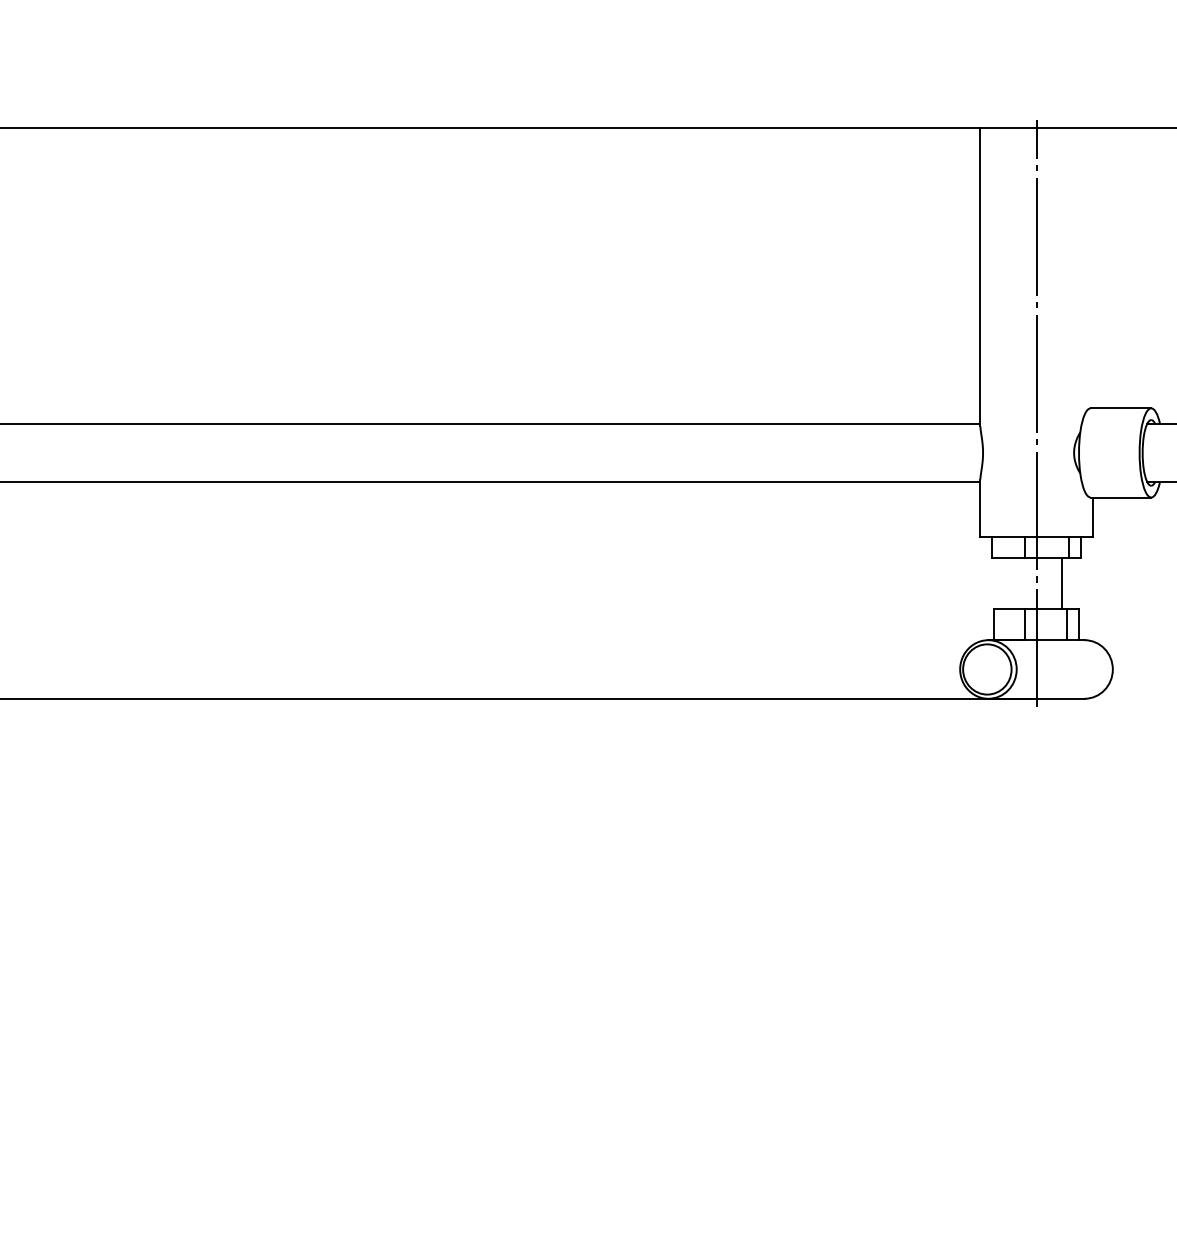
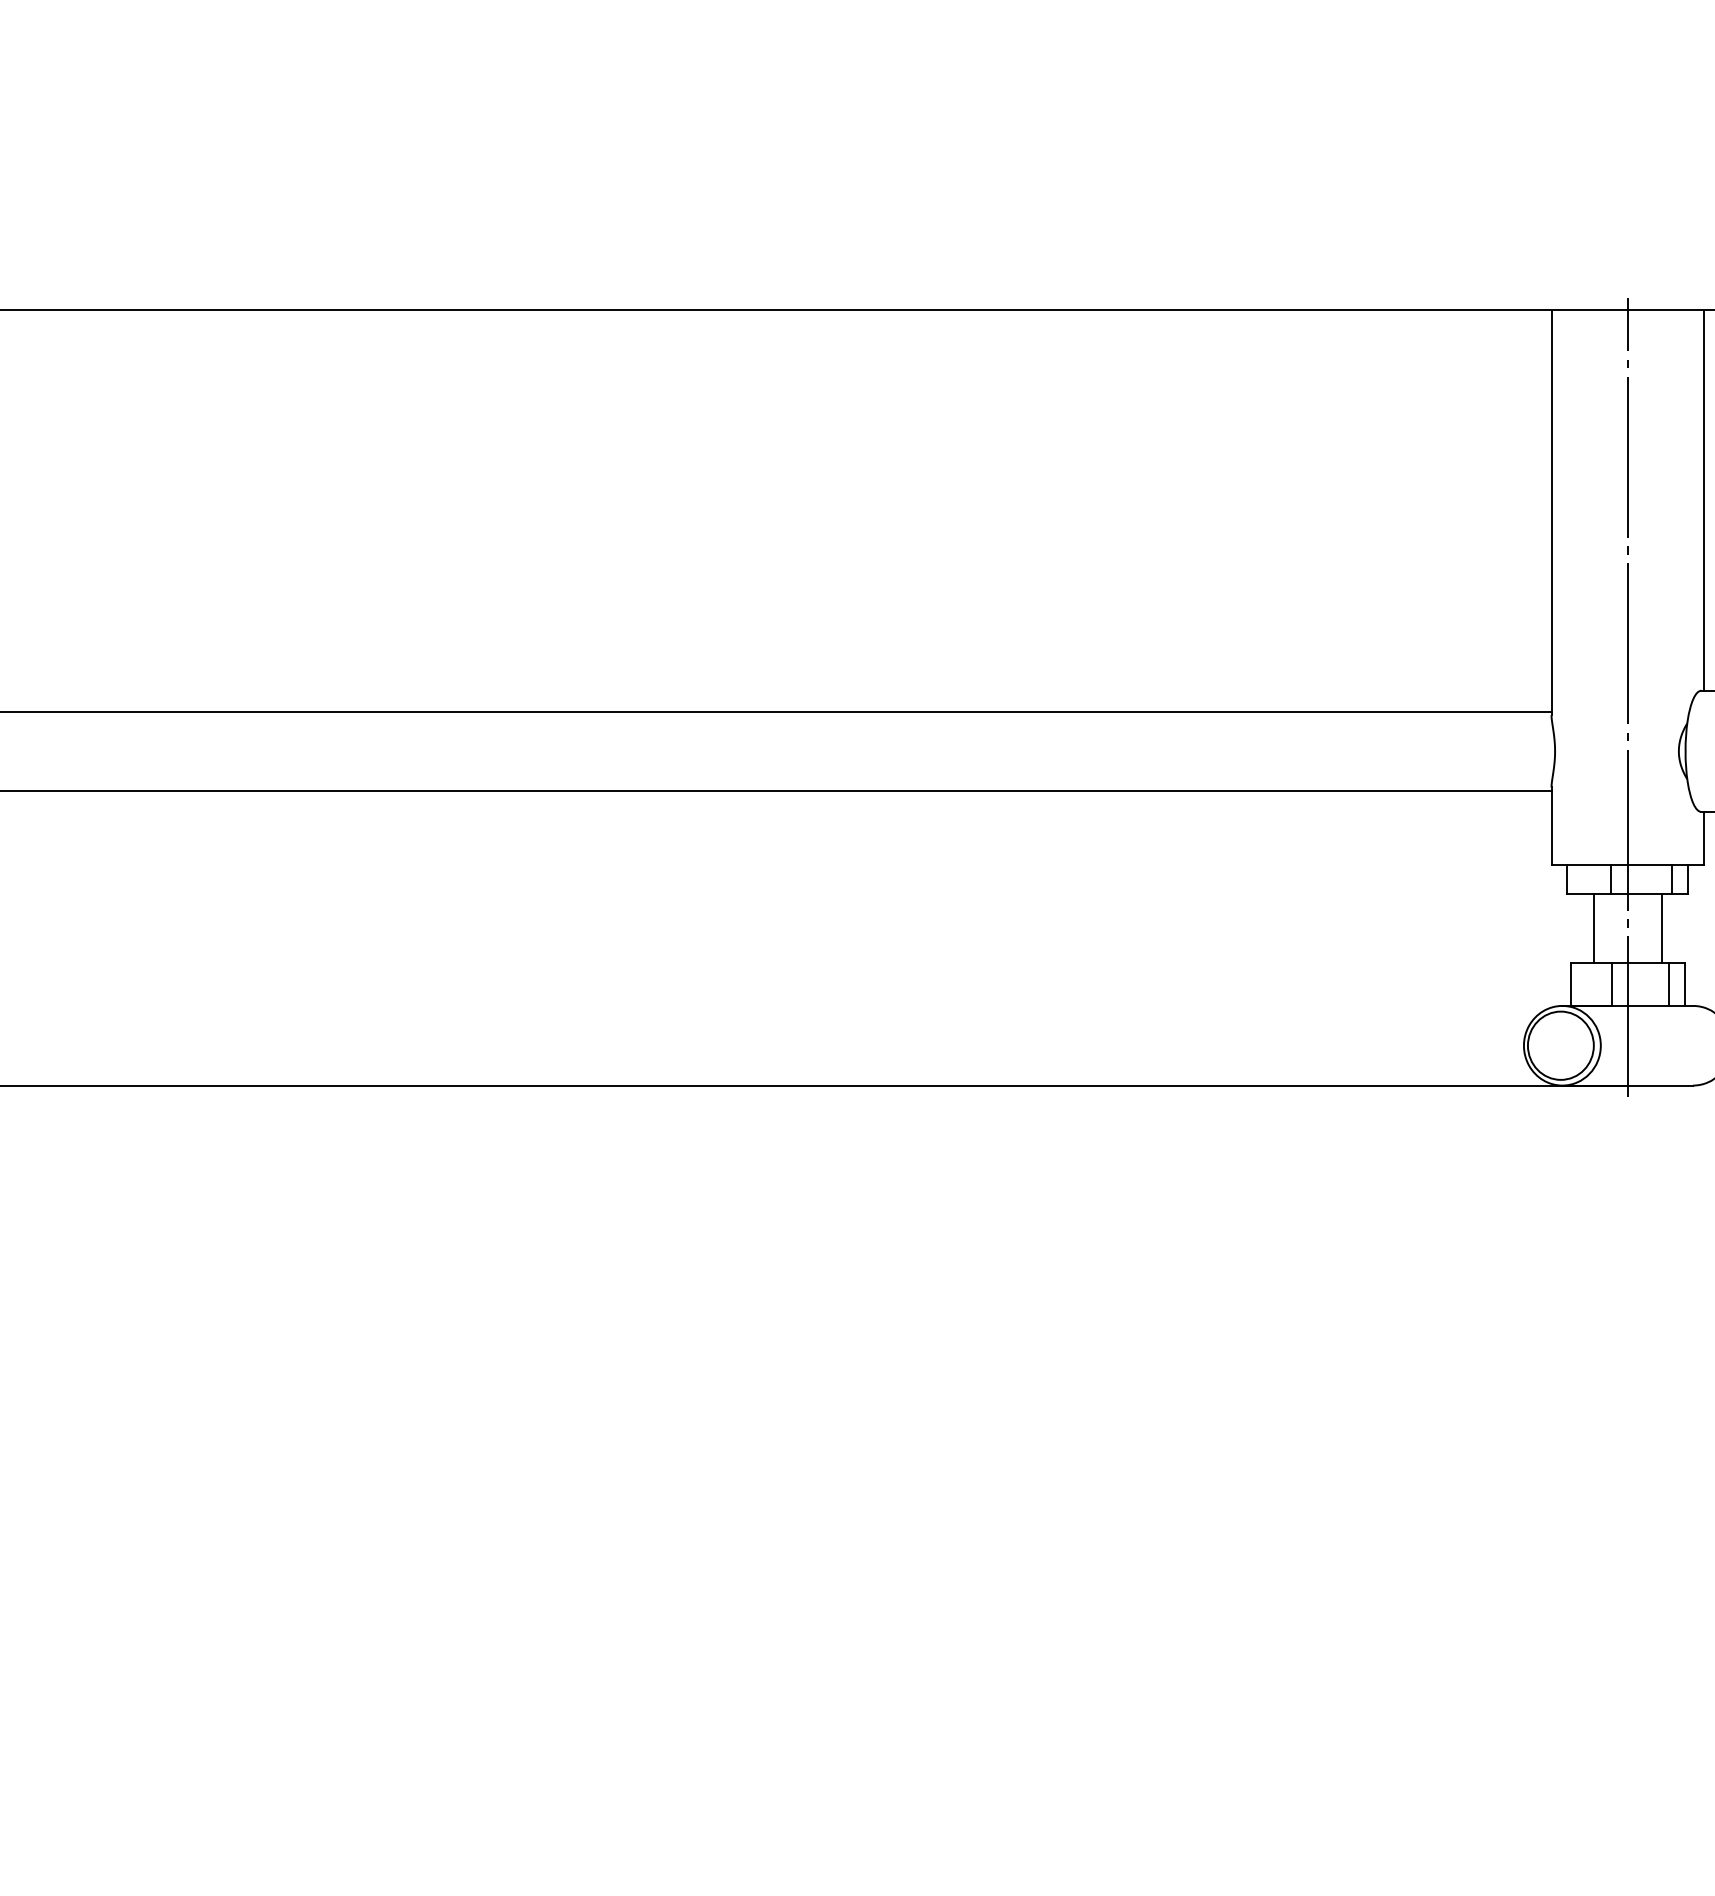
line: (1092, 267) -> (1703, 499), added
line: (1011, 583) -> (1593, 928), added

